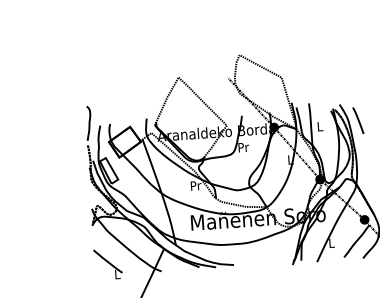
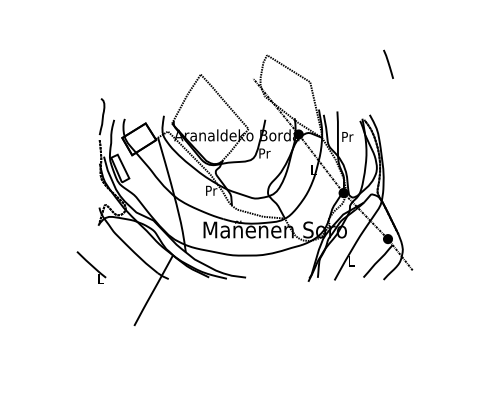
line: (358, 119) -> (388, 63), moved
text: (320, 126) -> (347, 136), L -> Pr
part: (108, 264) -> (91, 267), moved

